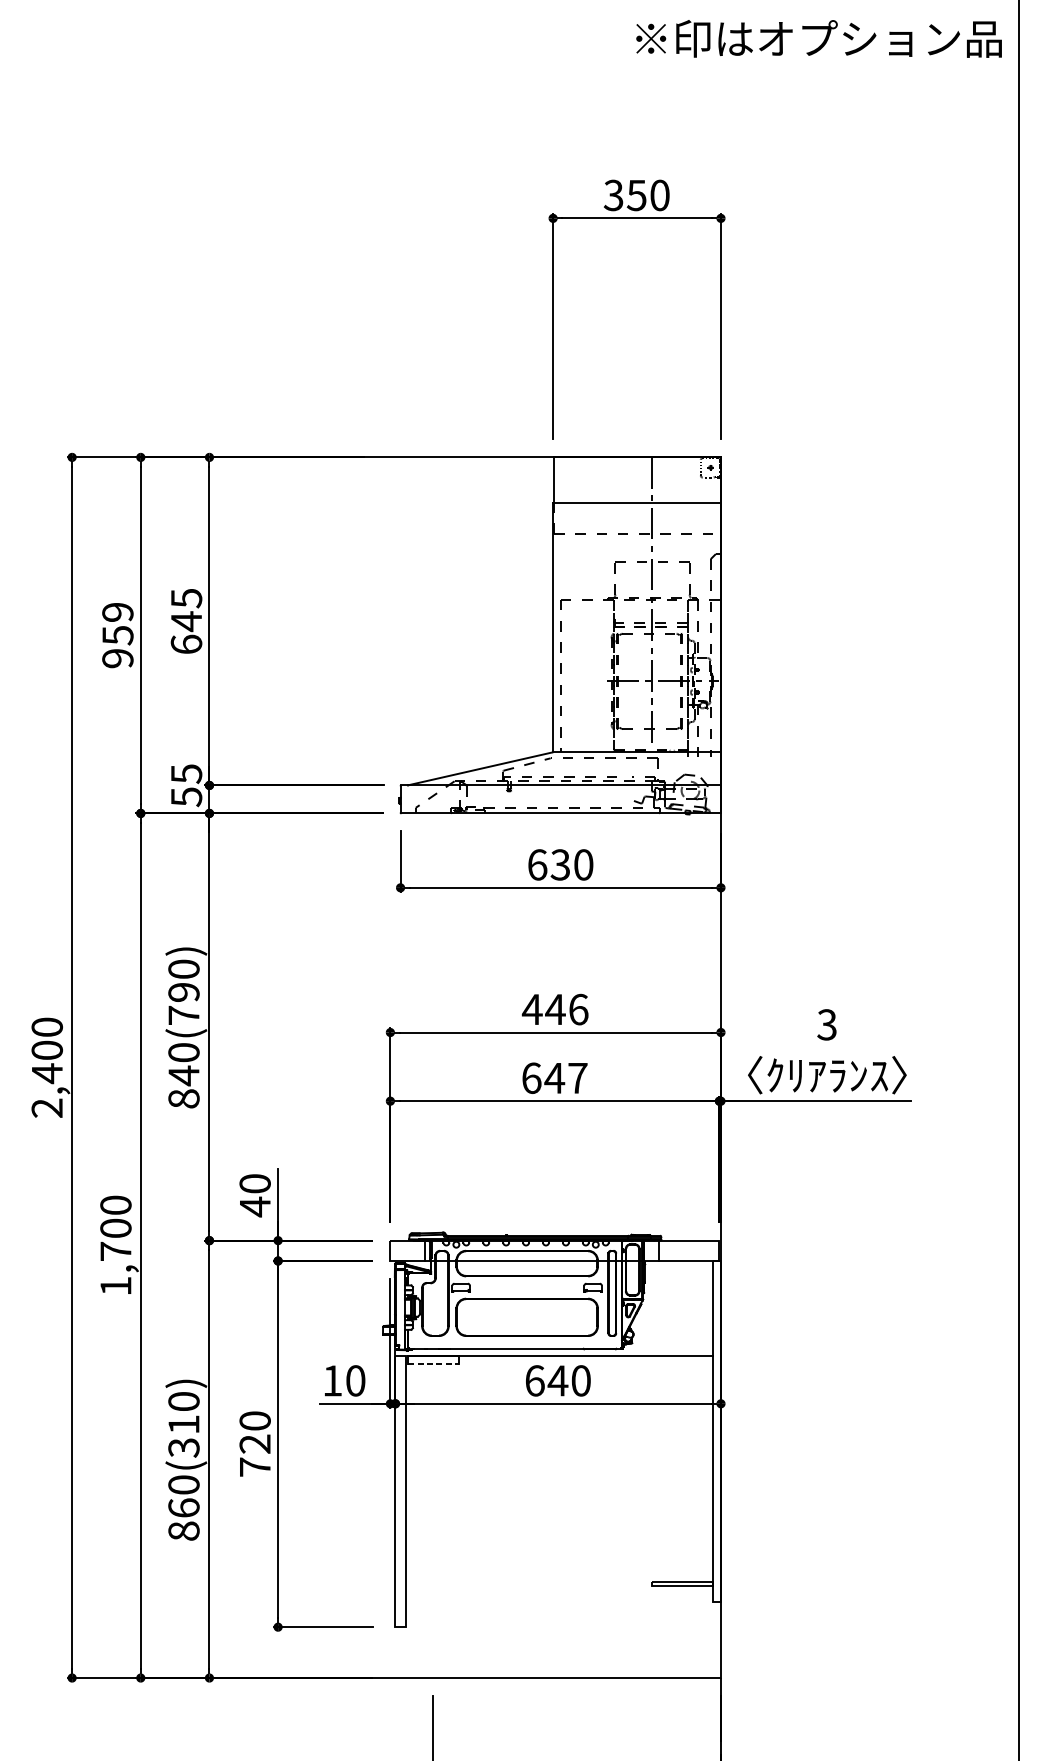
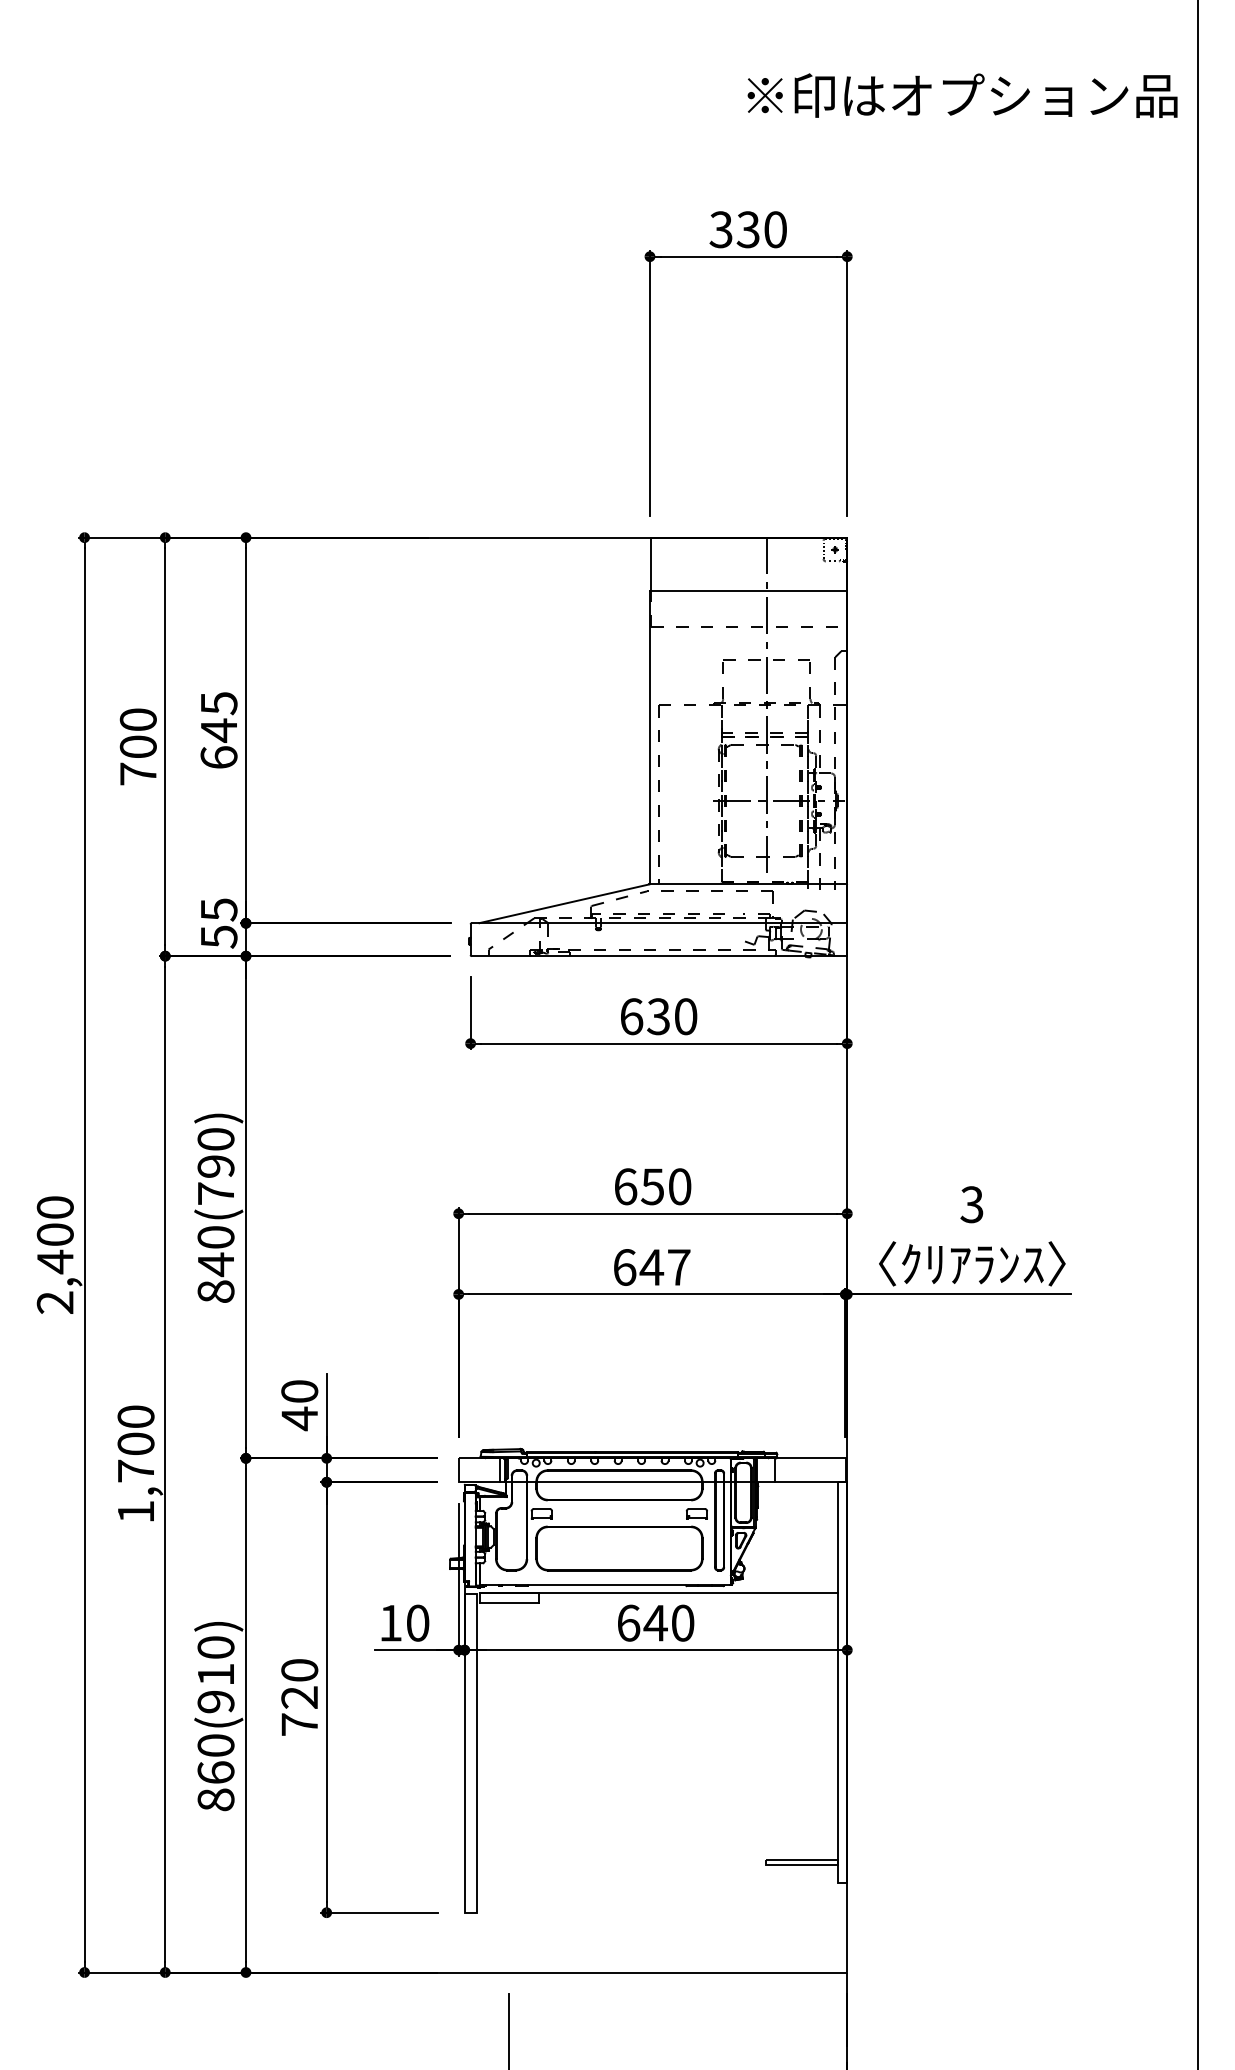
text: (818, 38) -> (962, 95), moved
text: (636, 195) -> (747, 229), 350 -> 330
text: (117, 635) -> (137, 746), 959 -> 700
text: (555, 1009) -> (652, 1186), 446 -> 650
line: (433, 1364) -> (509, 1603), dashed -> solid
text: (183, 1448) -> (215, 1702), 860(310) -> 860(910)

